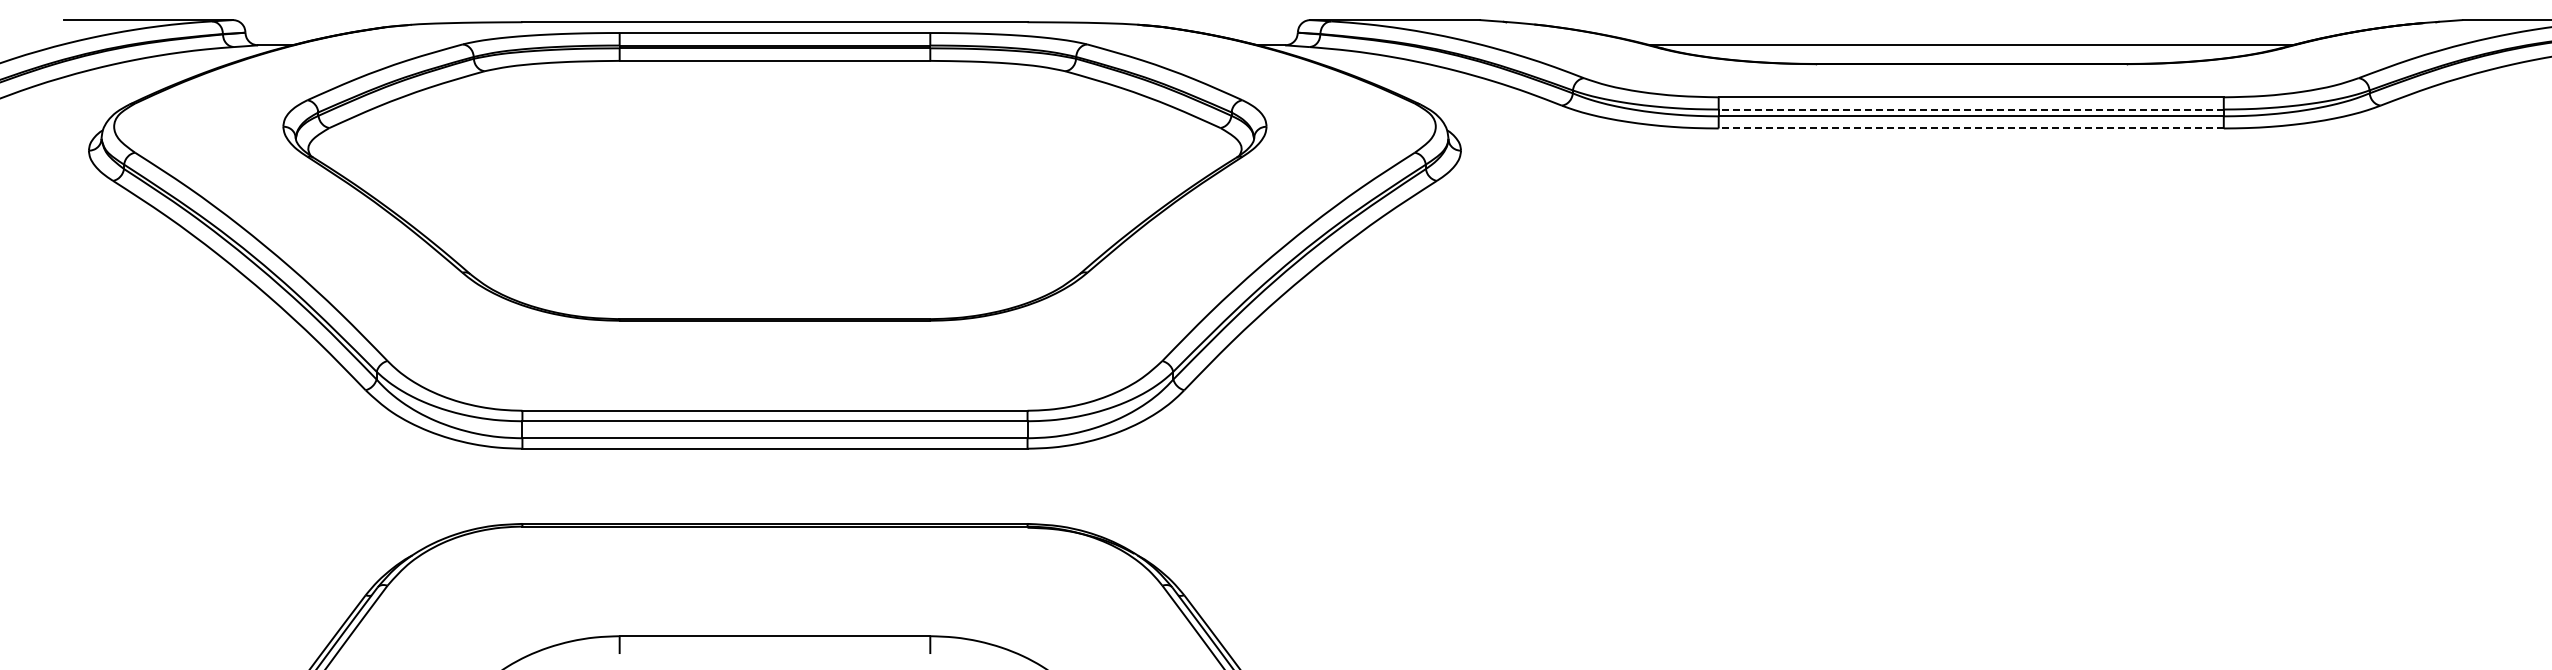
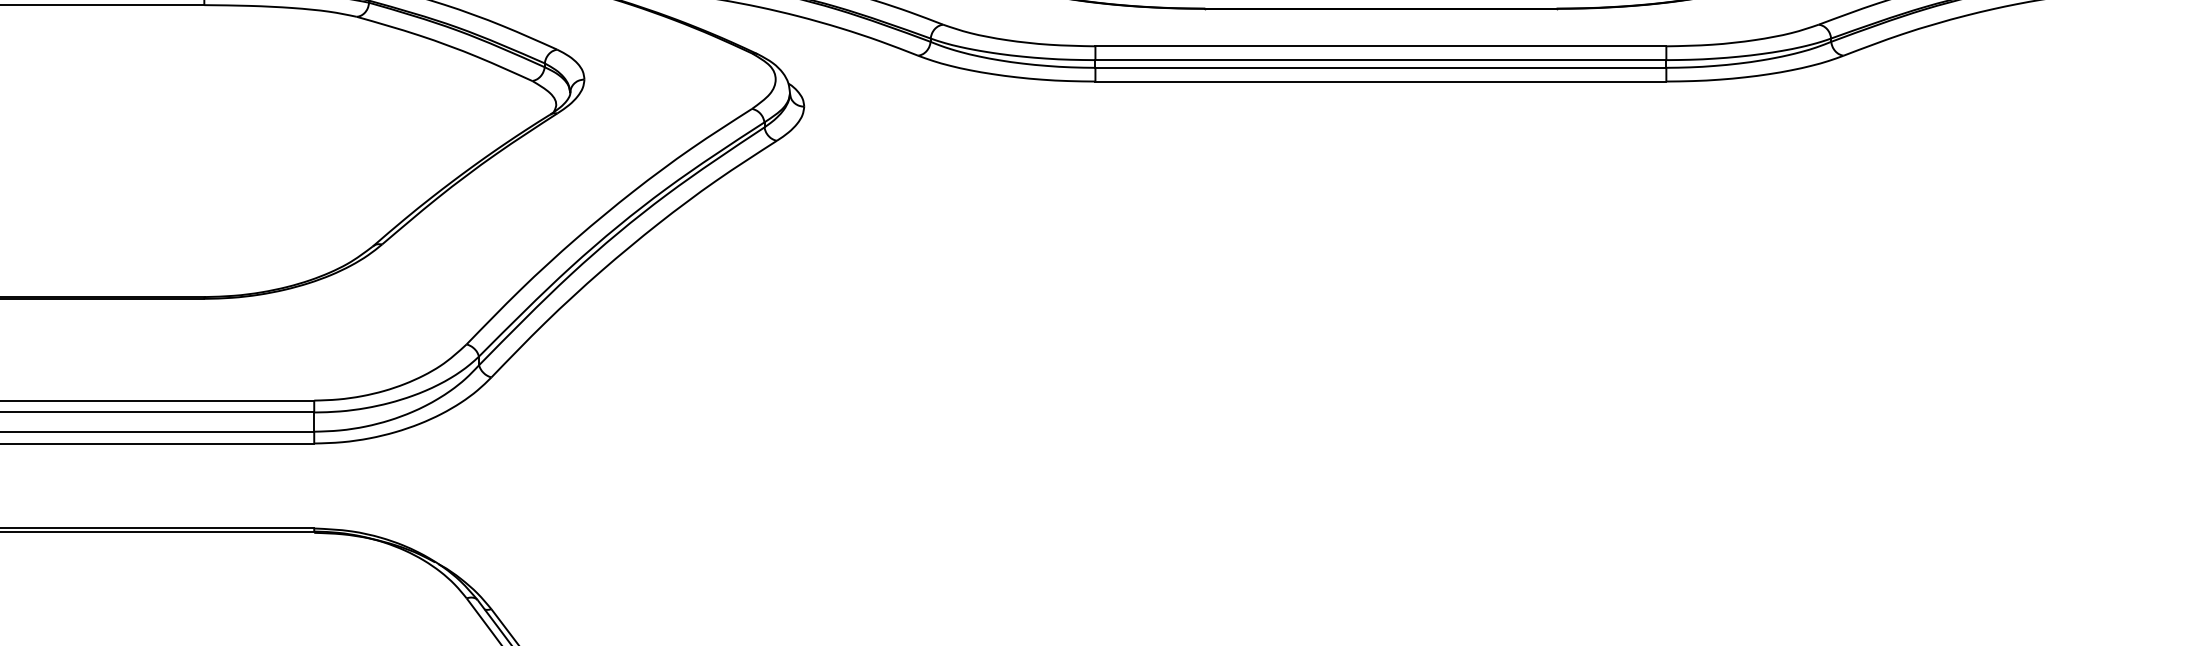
line: (1971, 109) -> (1381, 60), dashed -> solid
line: (1971, 128) -> (1381, 81), dashed -> solid

